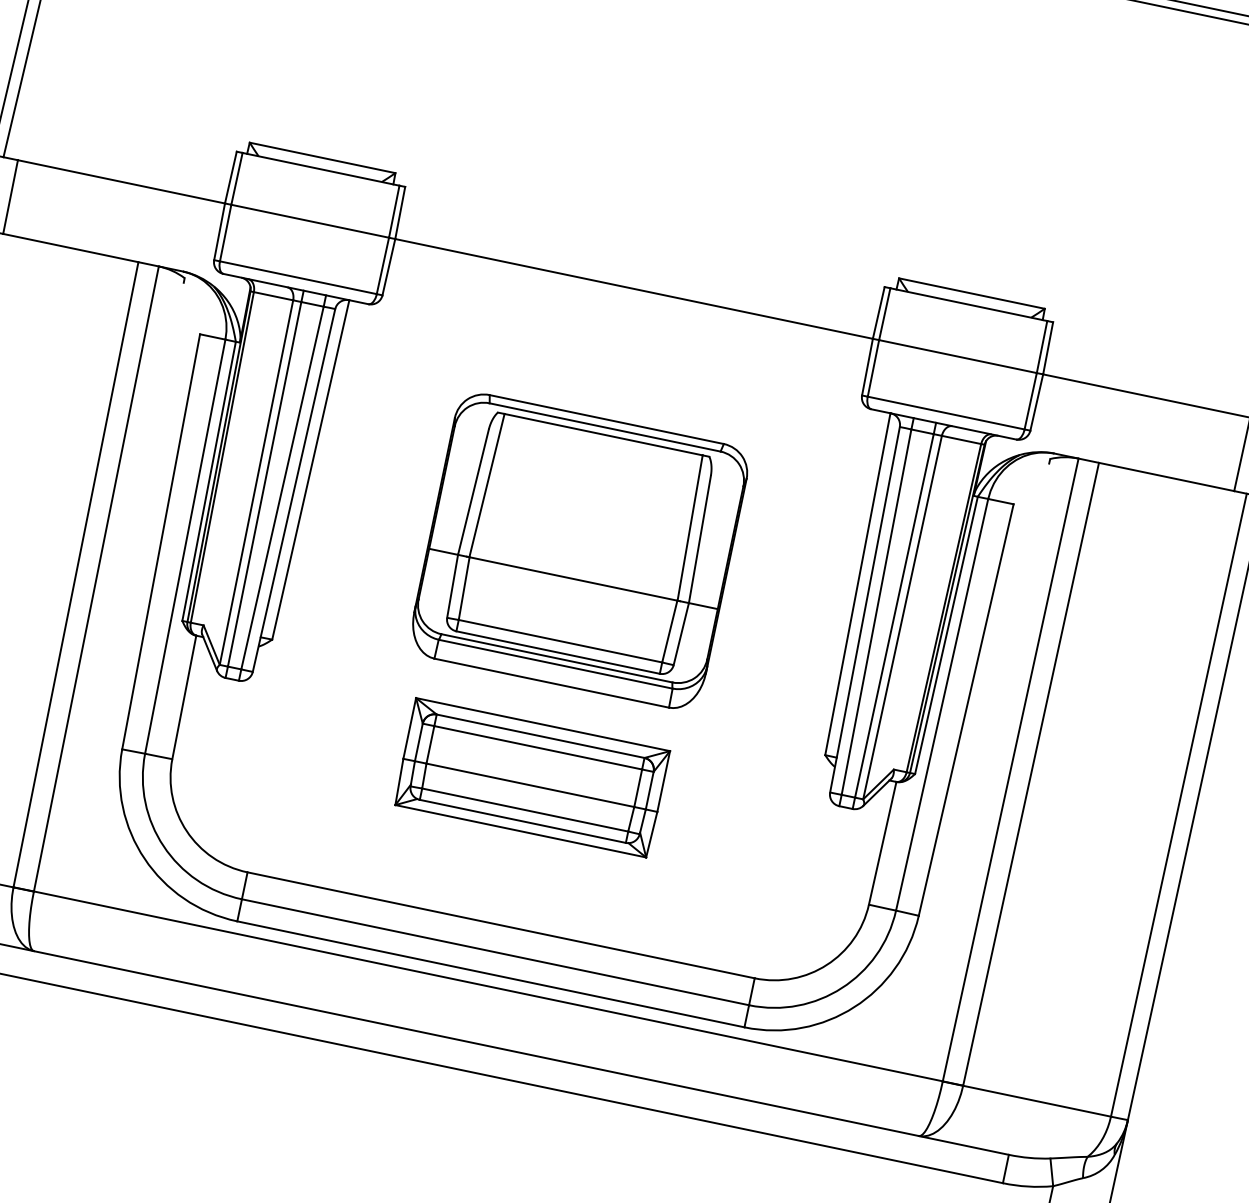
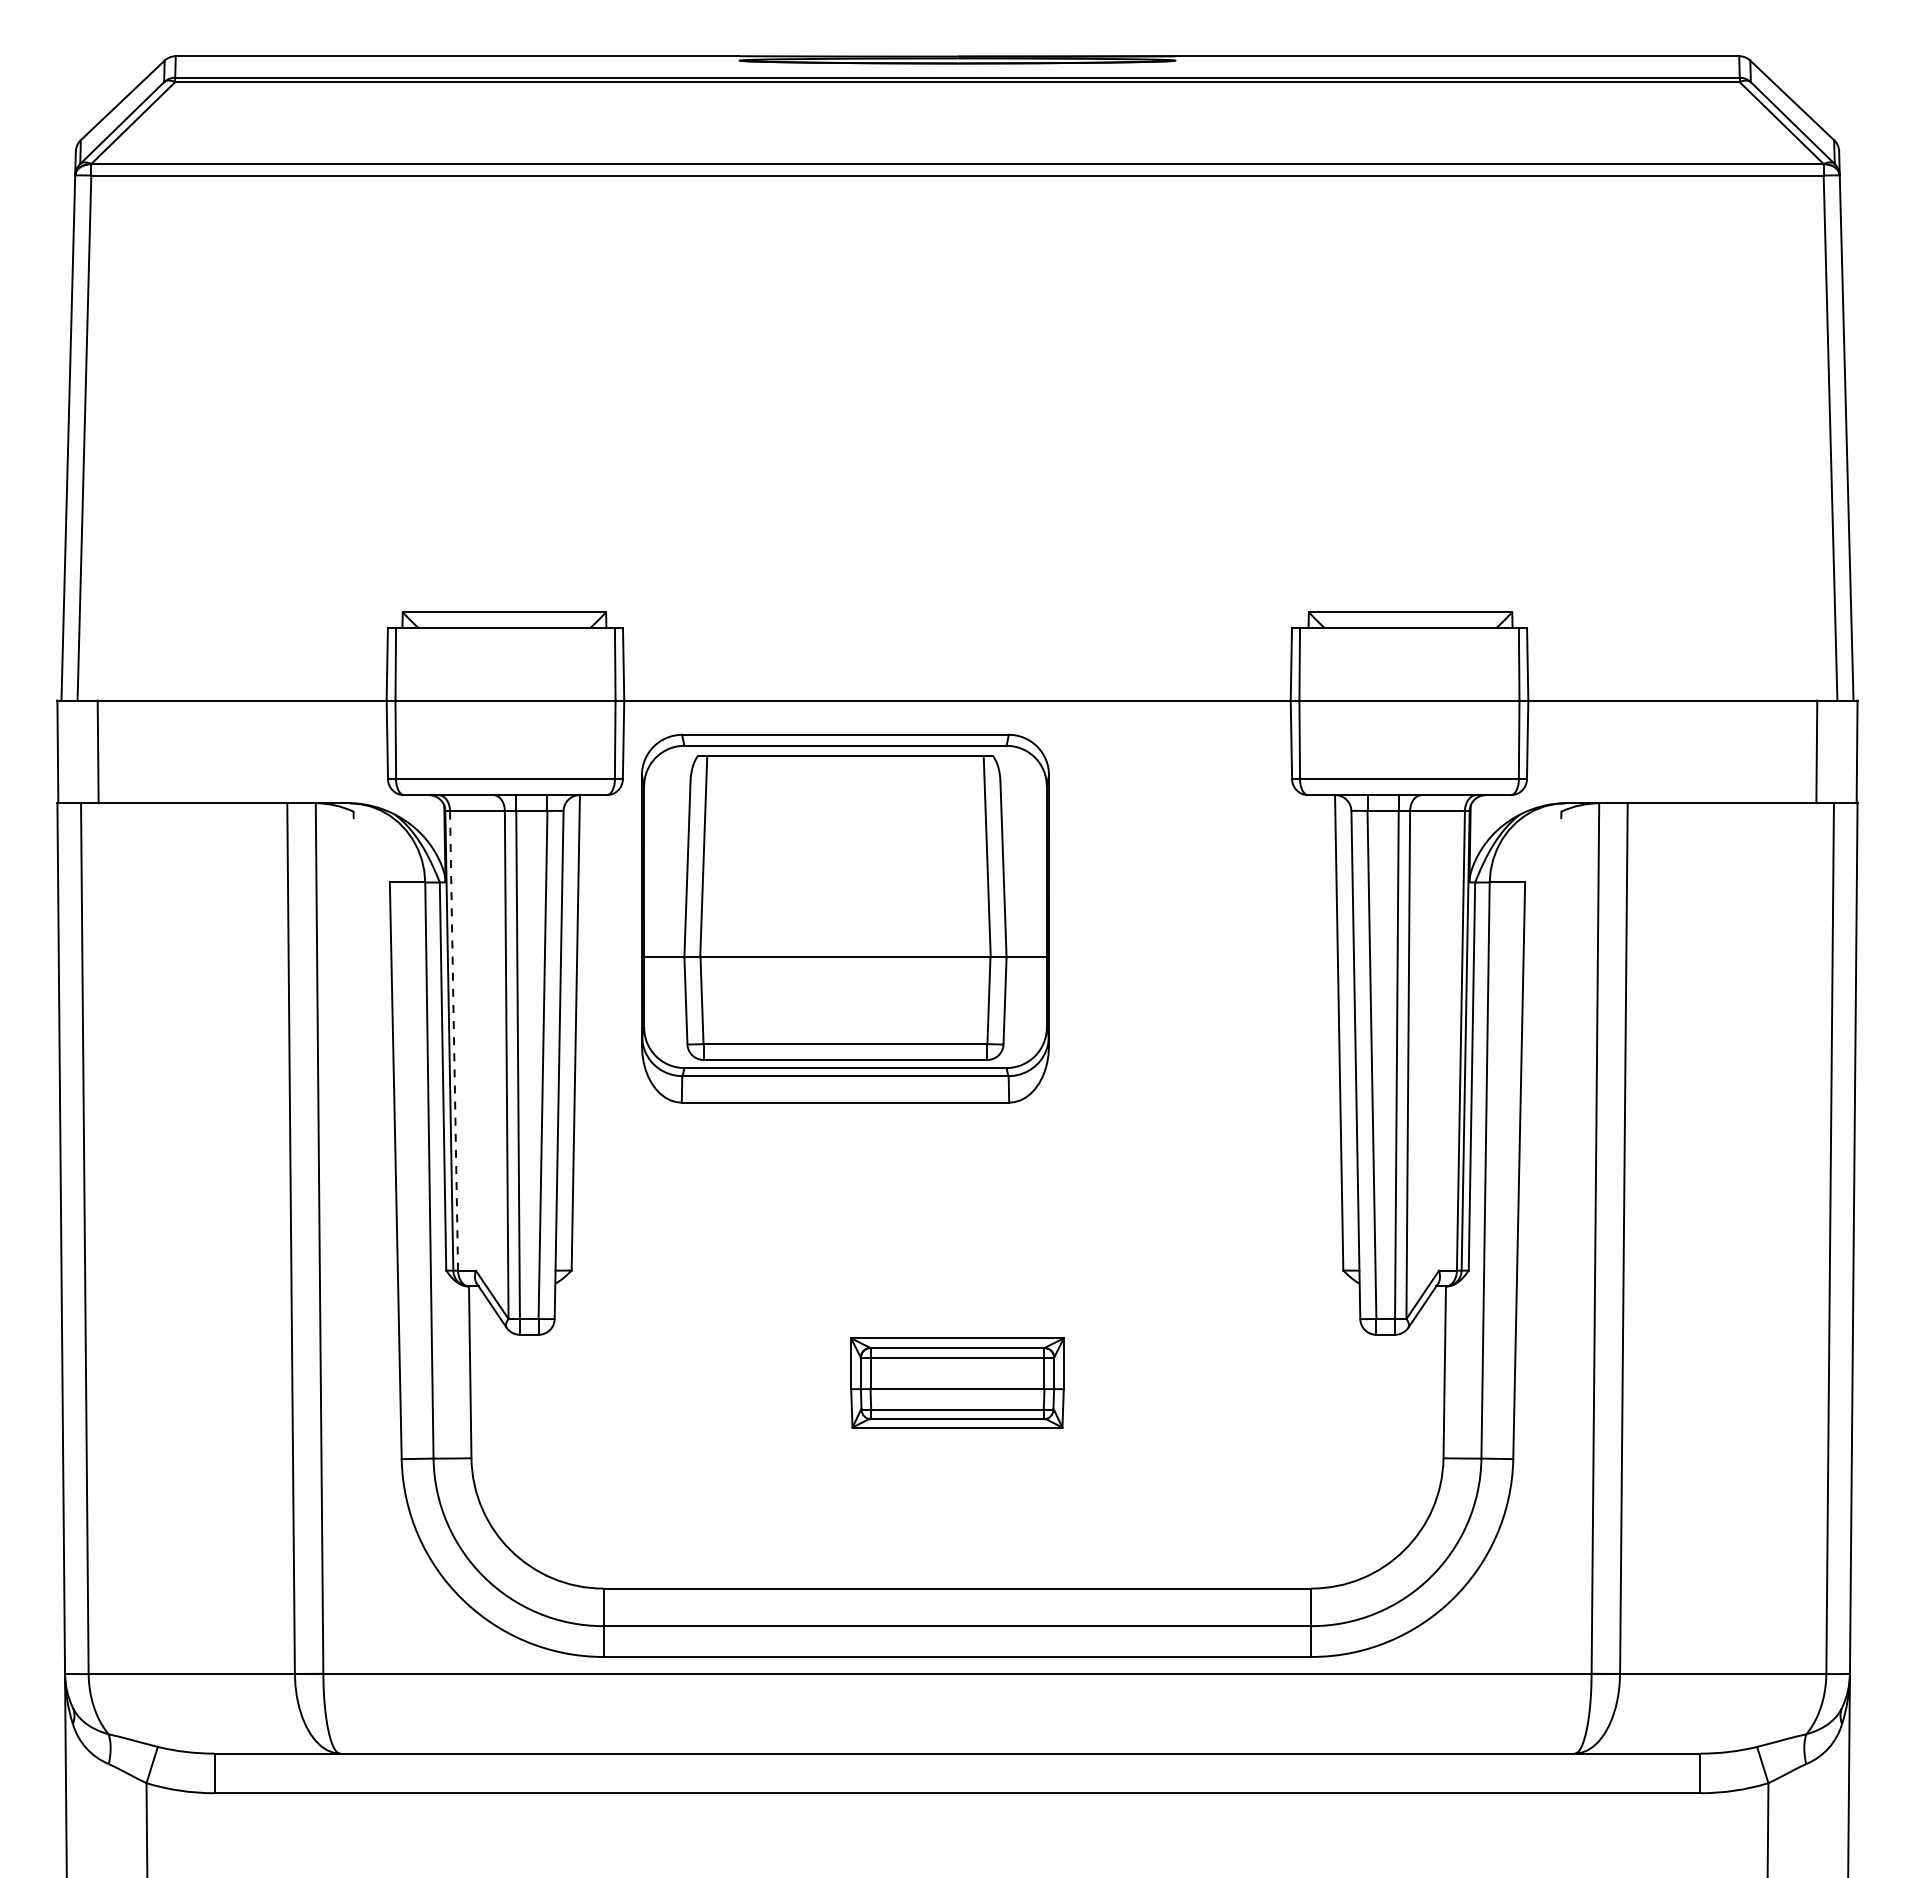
line: (222, 457) -> (454, 1040), solid -> dashed
part: (579, 551) -> (845, 918), moved
part: (531, 777) -> (957, 1382), size x0.6

